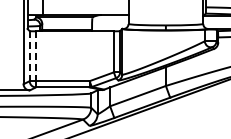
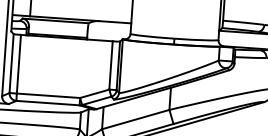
line: (29, 56) -> (11, 64), dashed -> solid
line: (35, 56) -> (18, 64), dashed -> solid

